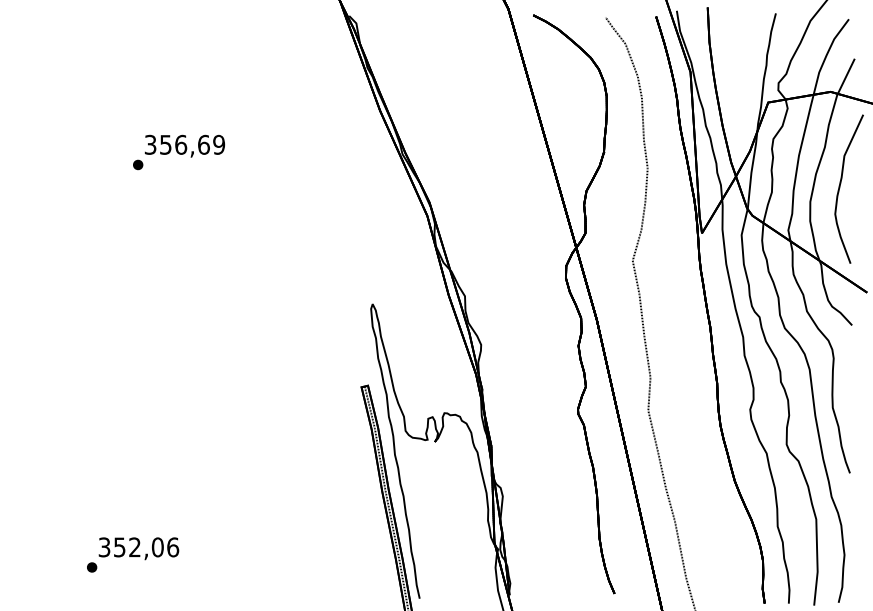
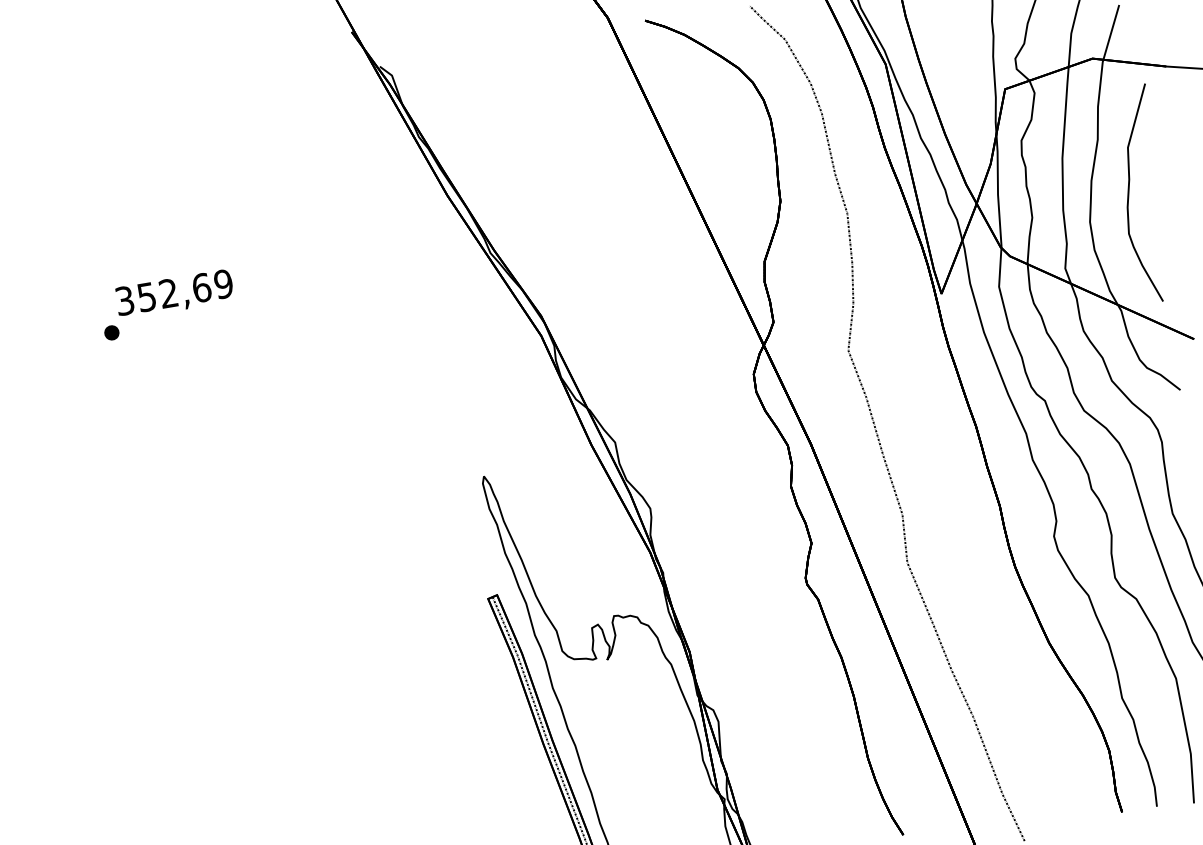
text: (181, 144) -> (169, 292), 356,69 -> 352,69

